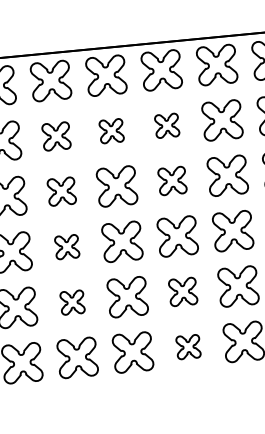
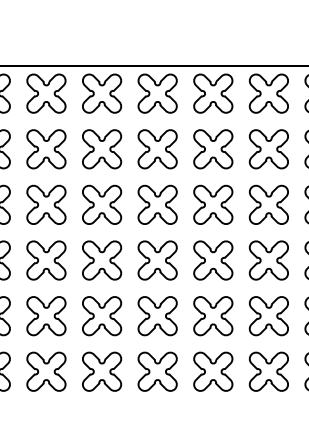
part: (167, 125) -> (213, 149), size x1.67
part: (111, 131) -> (157, 149), size x1.67
part: (56, 136) -> (102, 149), size x1.43
part: (172, 180) -> (213, 204), size x1.43
part: (62, 191) -> (102, 204), size x1.43
part: (67, 247) -> (102, 260), size x1.67
part: (183, 292) -> (213, 316), size x1.43
part: (72, 302) -> (102, 316), size x1.67
part: (188, 346) -> (213, 371), size x1.67

